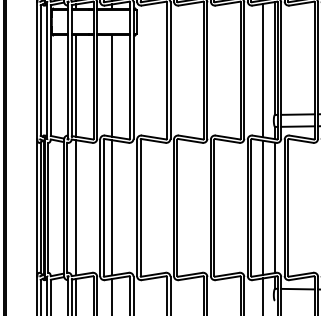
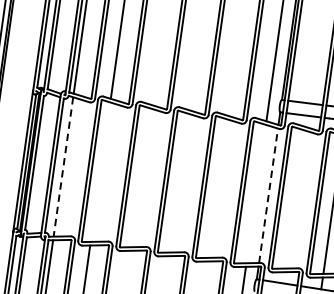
line: (76, 207) -> (63, 166), solid -> dashed
line: (112, 207) -> (100, 171), removed
line: (263, 207) -> (256, 193), removed
line: (275, 207) -> (268, 195), solid -> dashed

